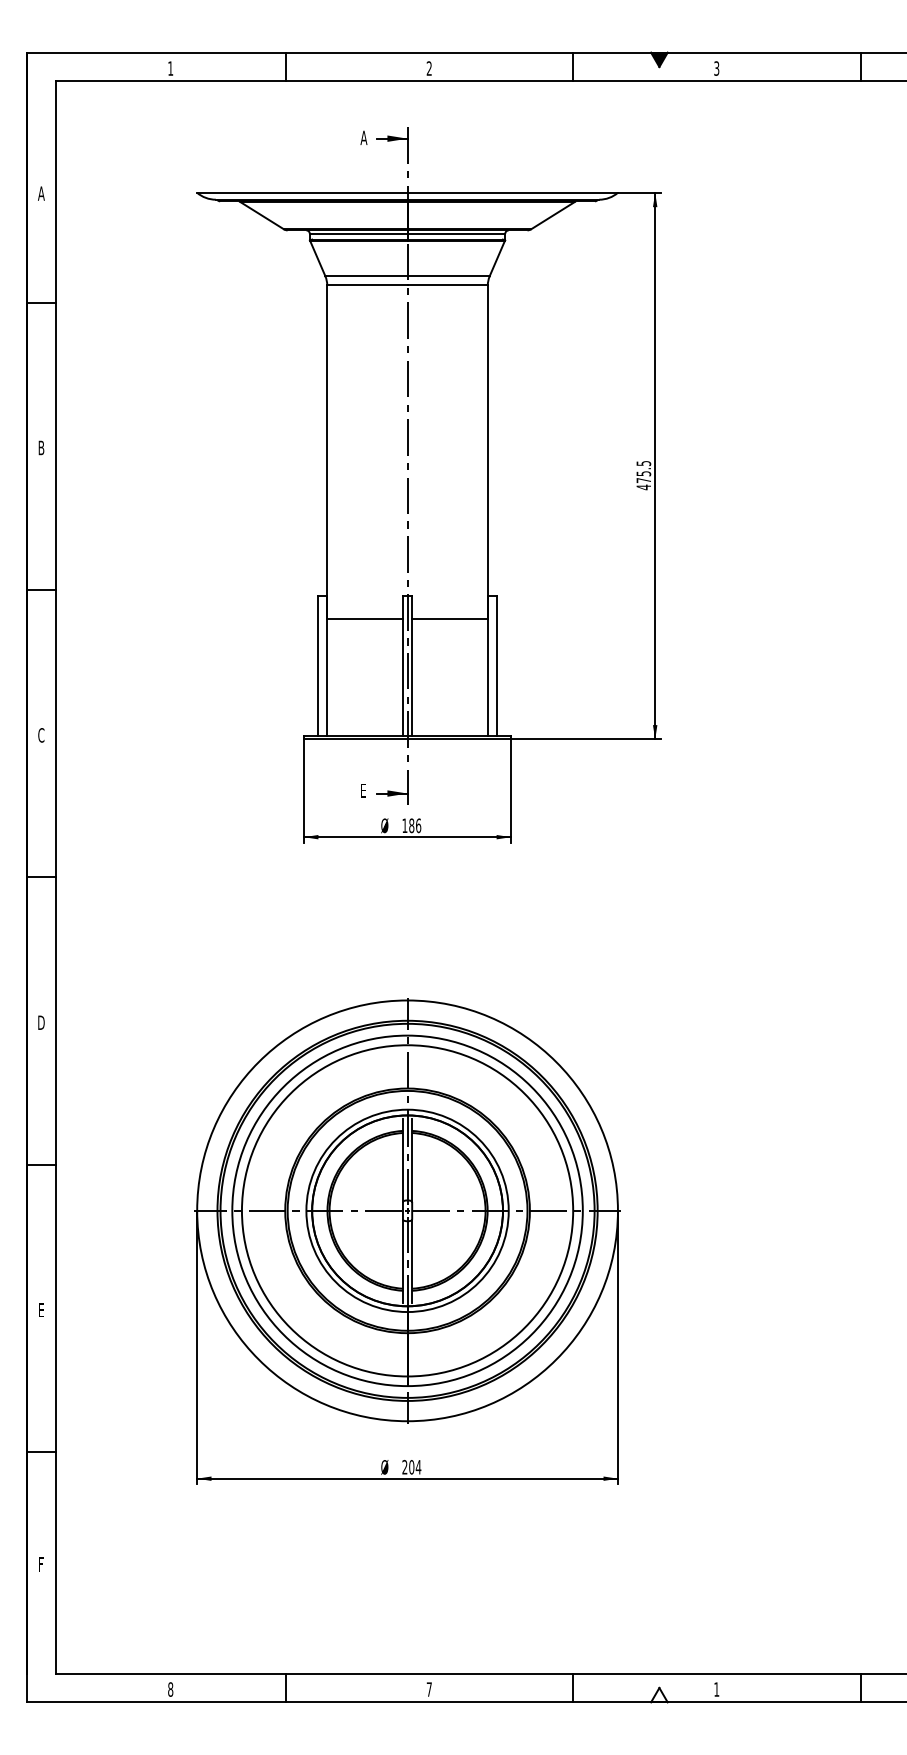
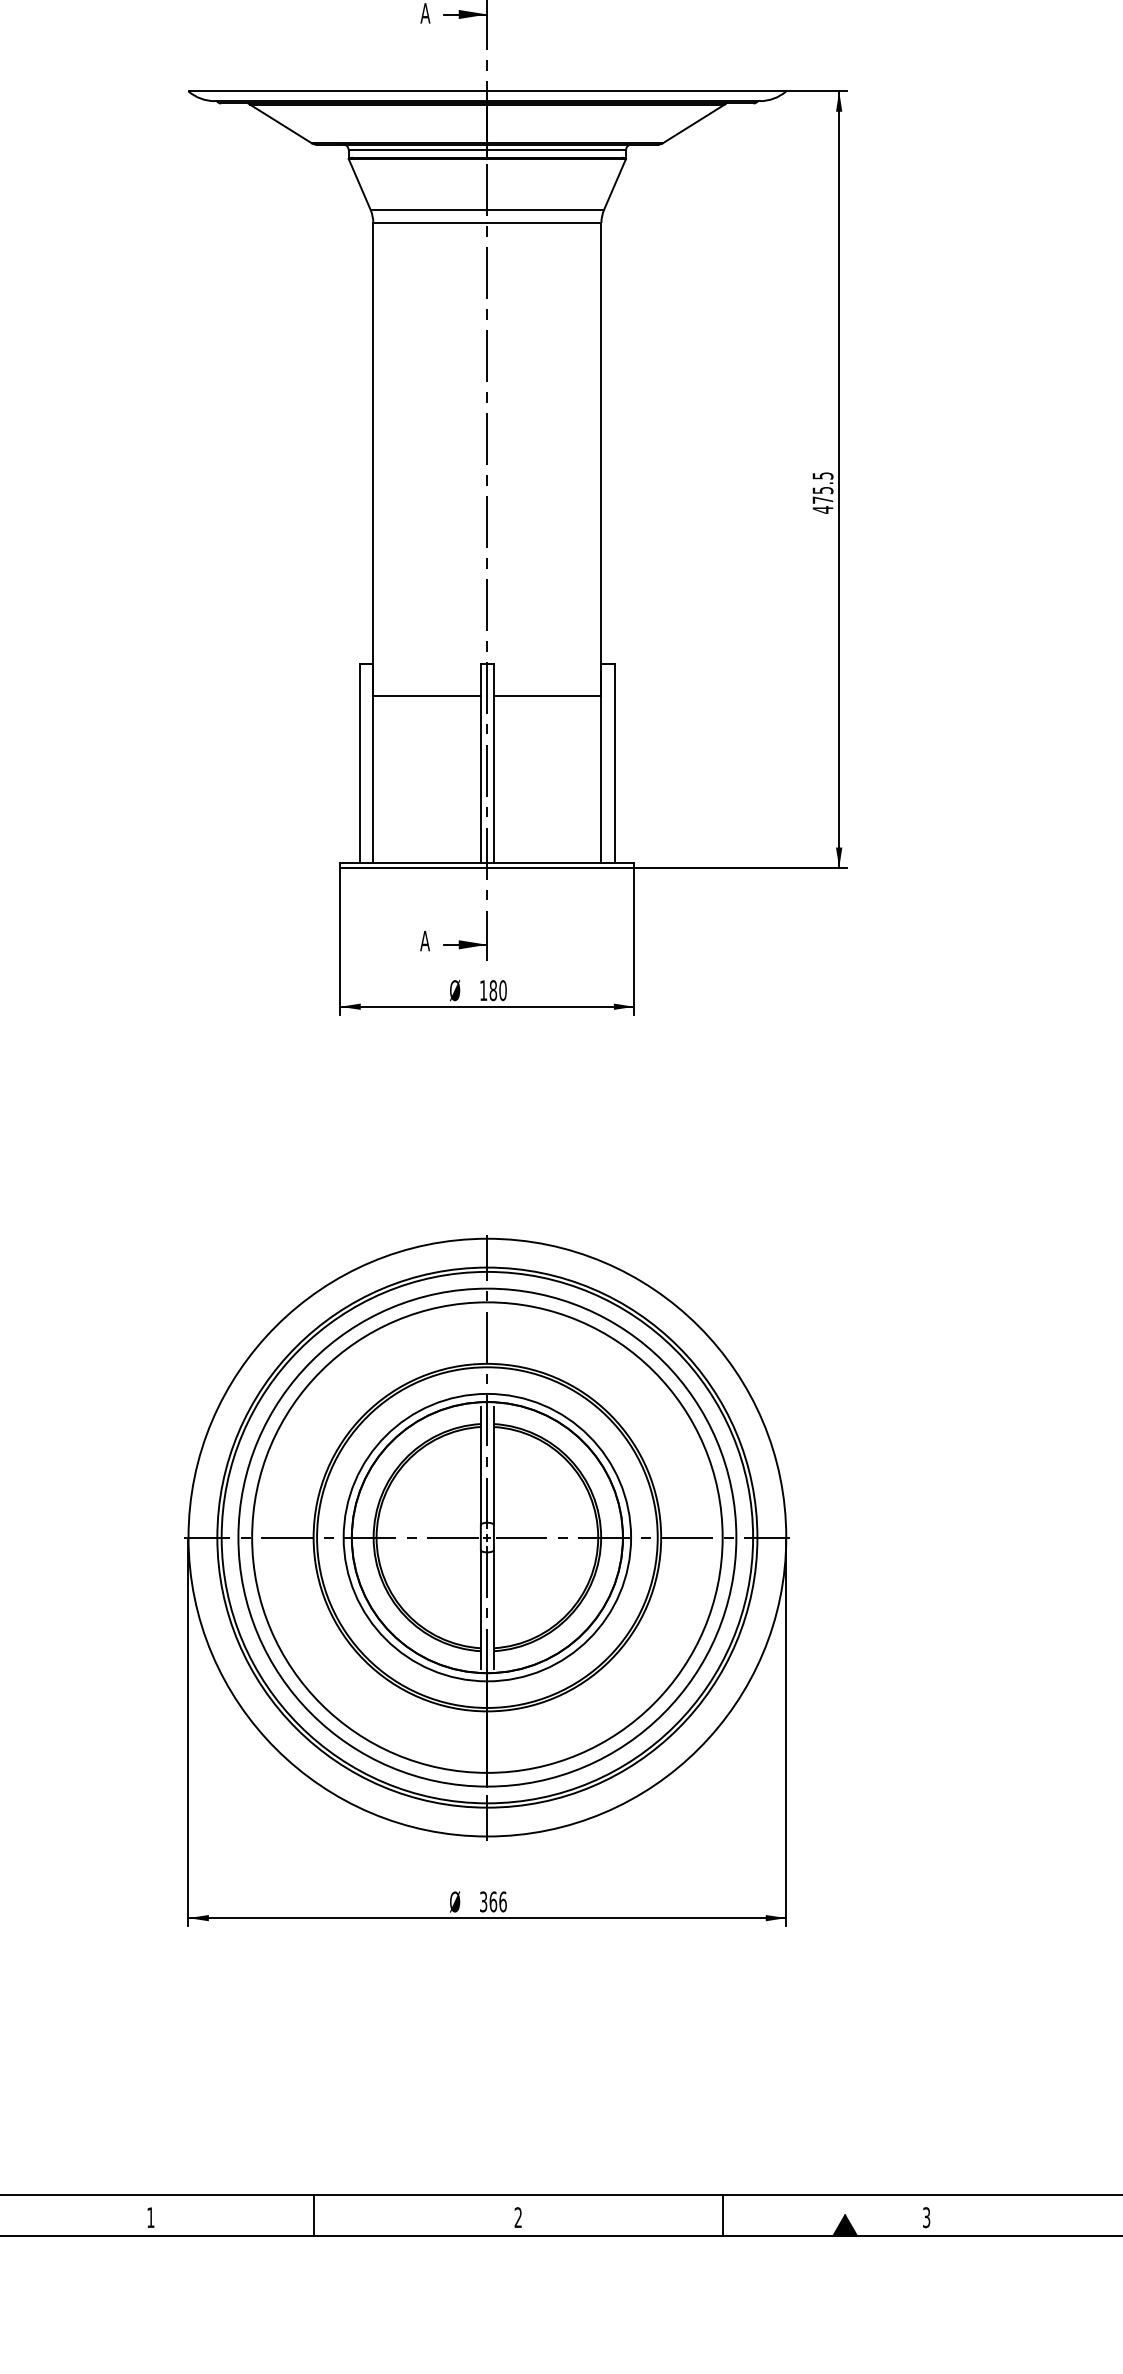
text: (363, 790) -> (424, 940), E -> A
text: (418, 825) -> (502, 990), 186 -> 180
text: (411, 1467) -> (492, 1902), 204 -> 366
text: (170, 1689) -> (150, 2217), 8 -> 1
text: (428, 1689) -> (517, 2217), 7 -> 2
text: (716, 1689) -> (926, 2217), 1 -> 3
fill: (659, 1694) -> (845, 2224), added

